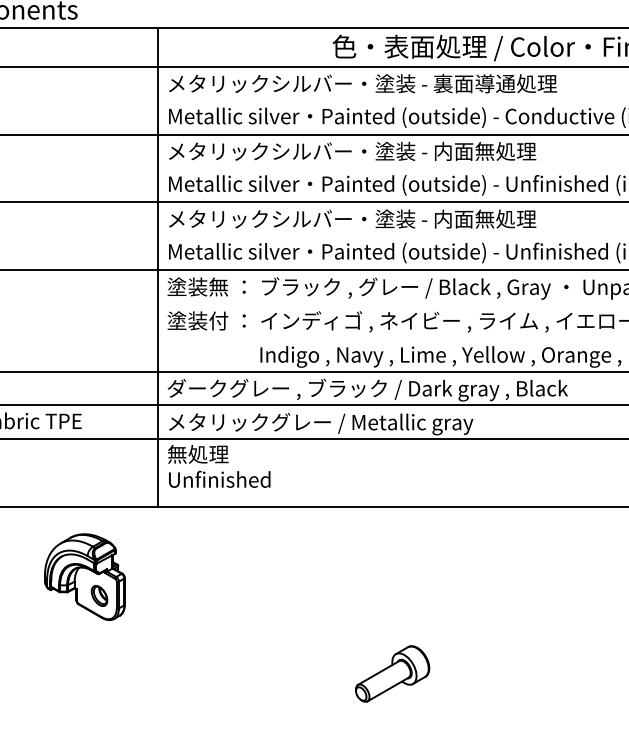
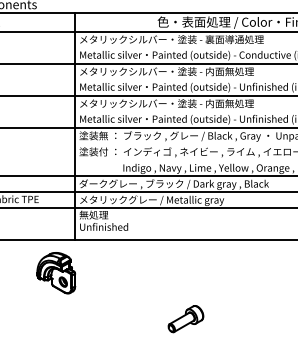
part: (85, 577) -> (56, 273), moved

